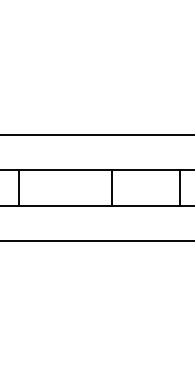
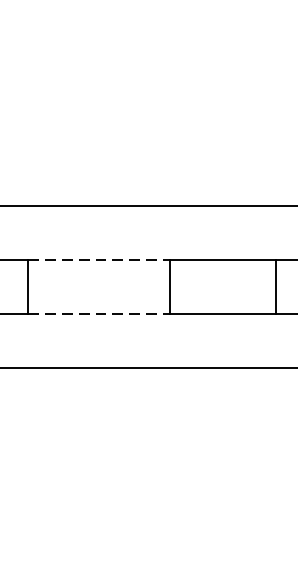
line: (65, 170) -> (100, 260), solid -> dashed
line: (65, 205) -> (100, 313), solid -> dashed

